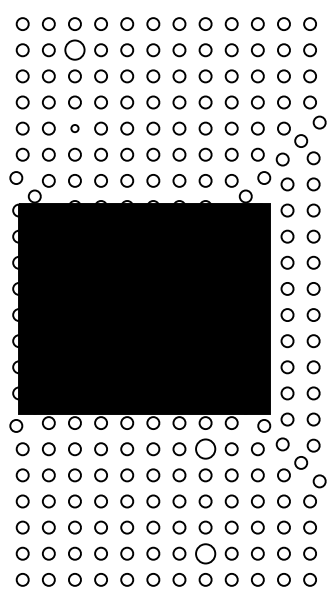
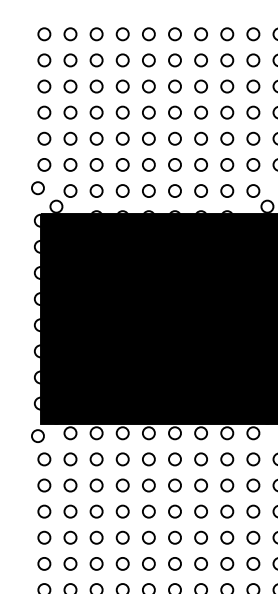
circle: (74, 50) -> (96, 60), size x0.62
circle: (74, 128) -> (96, 138), size x1.67
circle: (205, 449) -> (227, 459), size x0.62
circle: (205, 553) -> (227, 563), size x0.62

